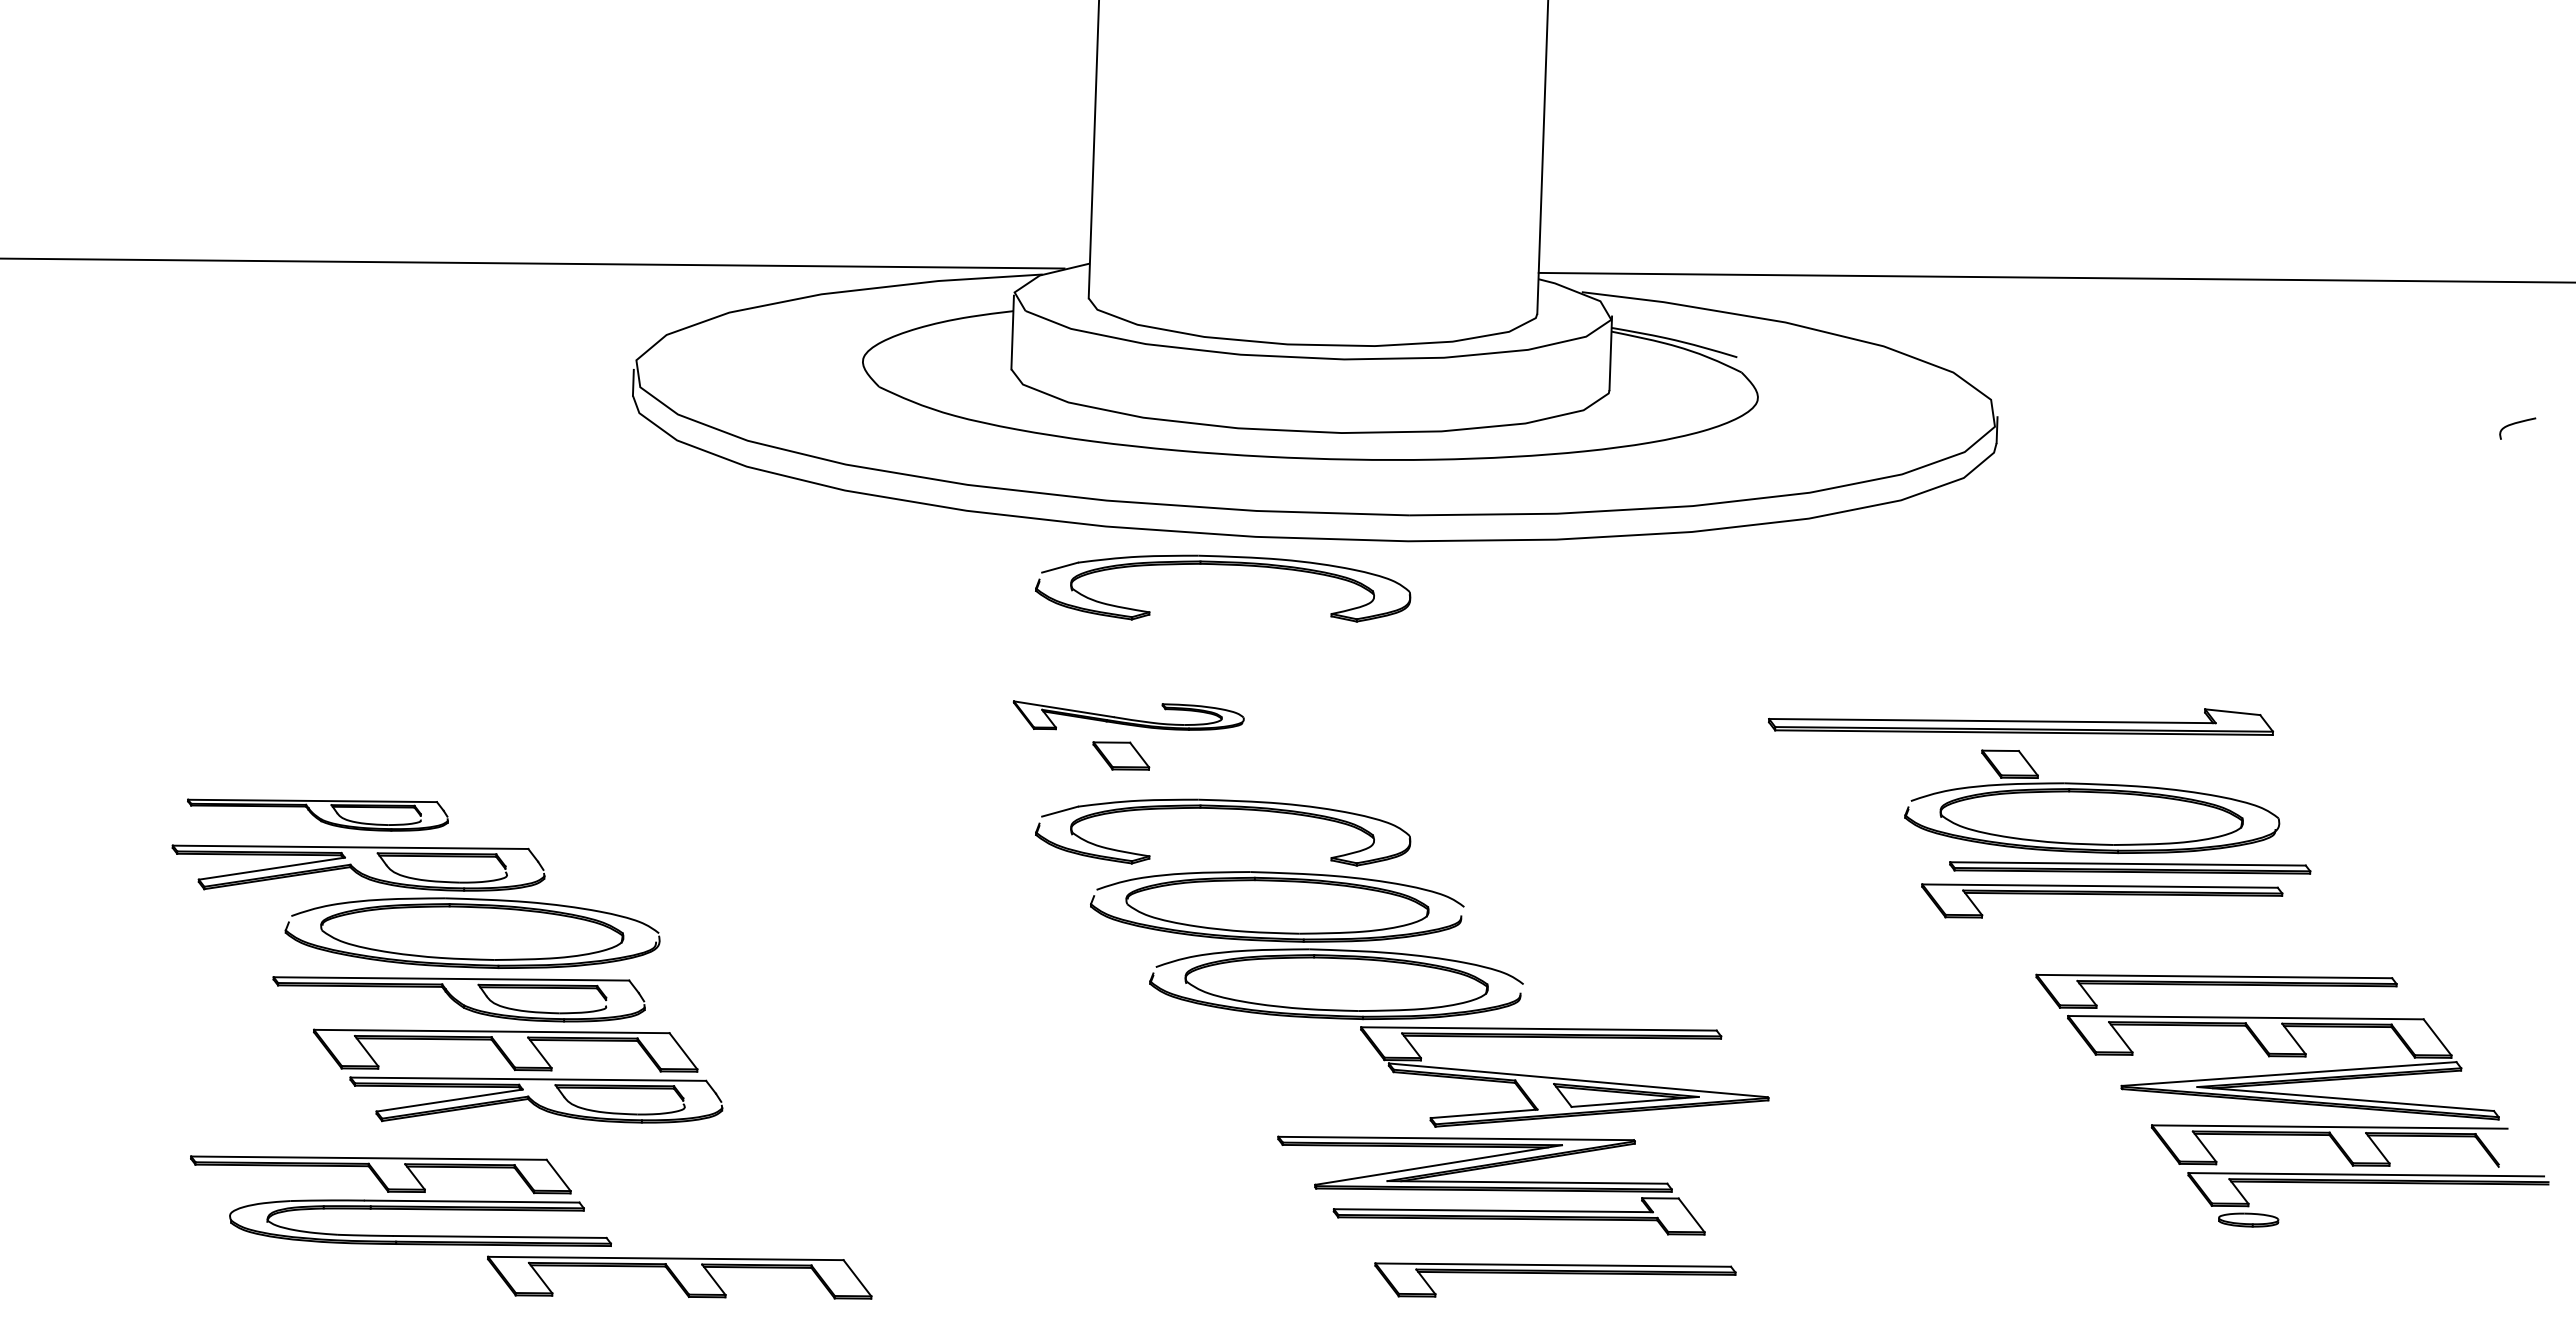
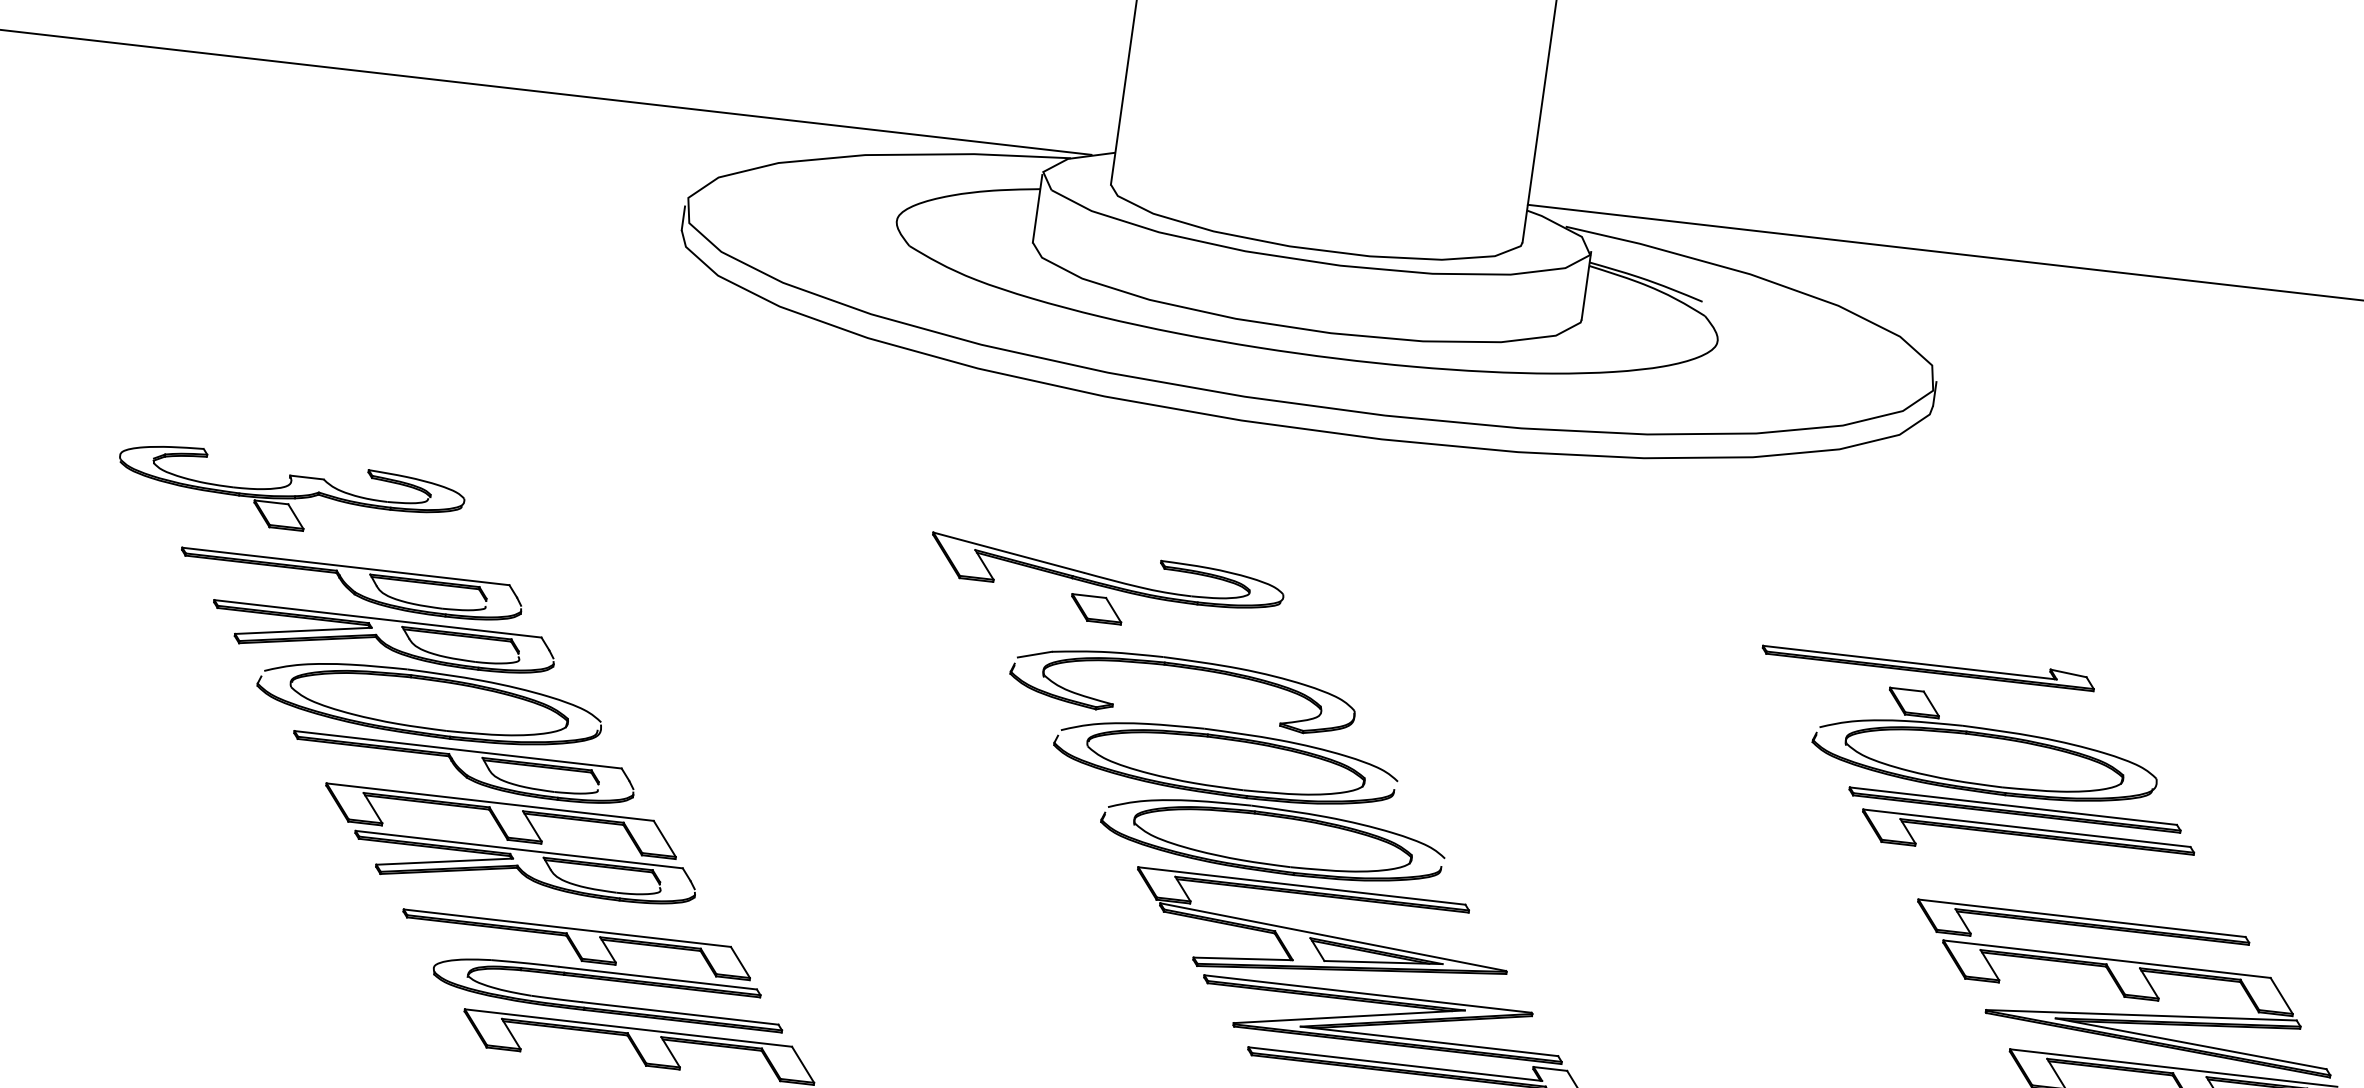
part: (1223, 565) -> (1209, 443), removed
part: (1128, 715) -> (1107, 572), size x1.67
part: (242, 722) -> (290, 493), added
part: (2021, 722) -> (1928, 665), size x0.71
part: (317, 815) -> (350, 586), size x1.43
part: (2102, 900) -> (2027, 841), moved
part: (472, 932) -> (429, 703), moved
part: (1564, 1076) -> (1320, 932), moved
part: (400, 1200) -> (592, 970), moved

